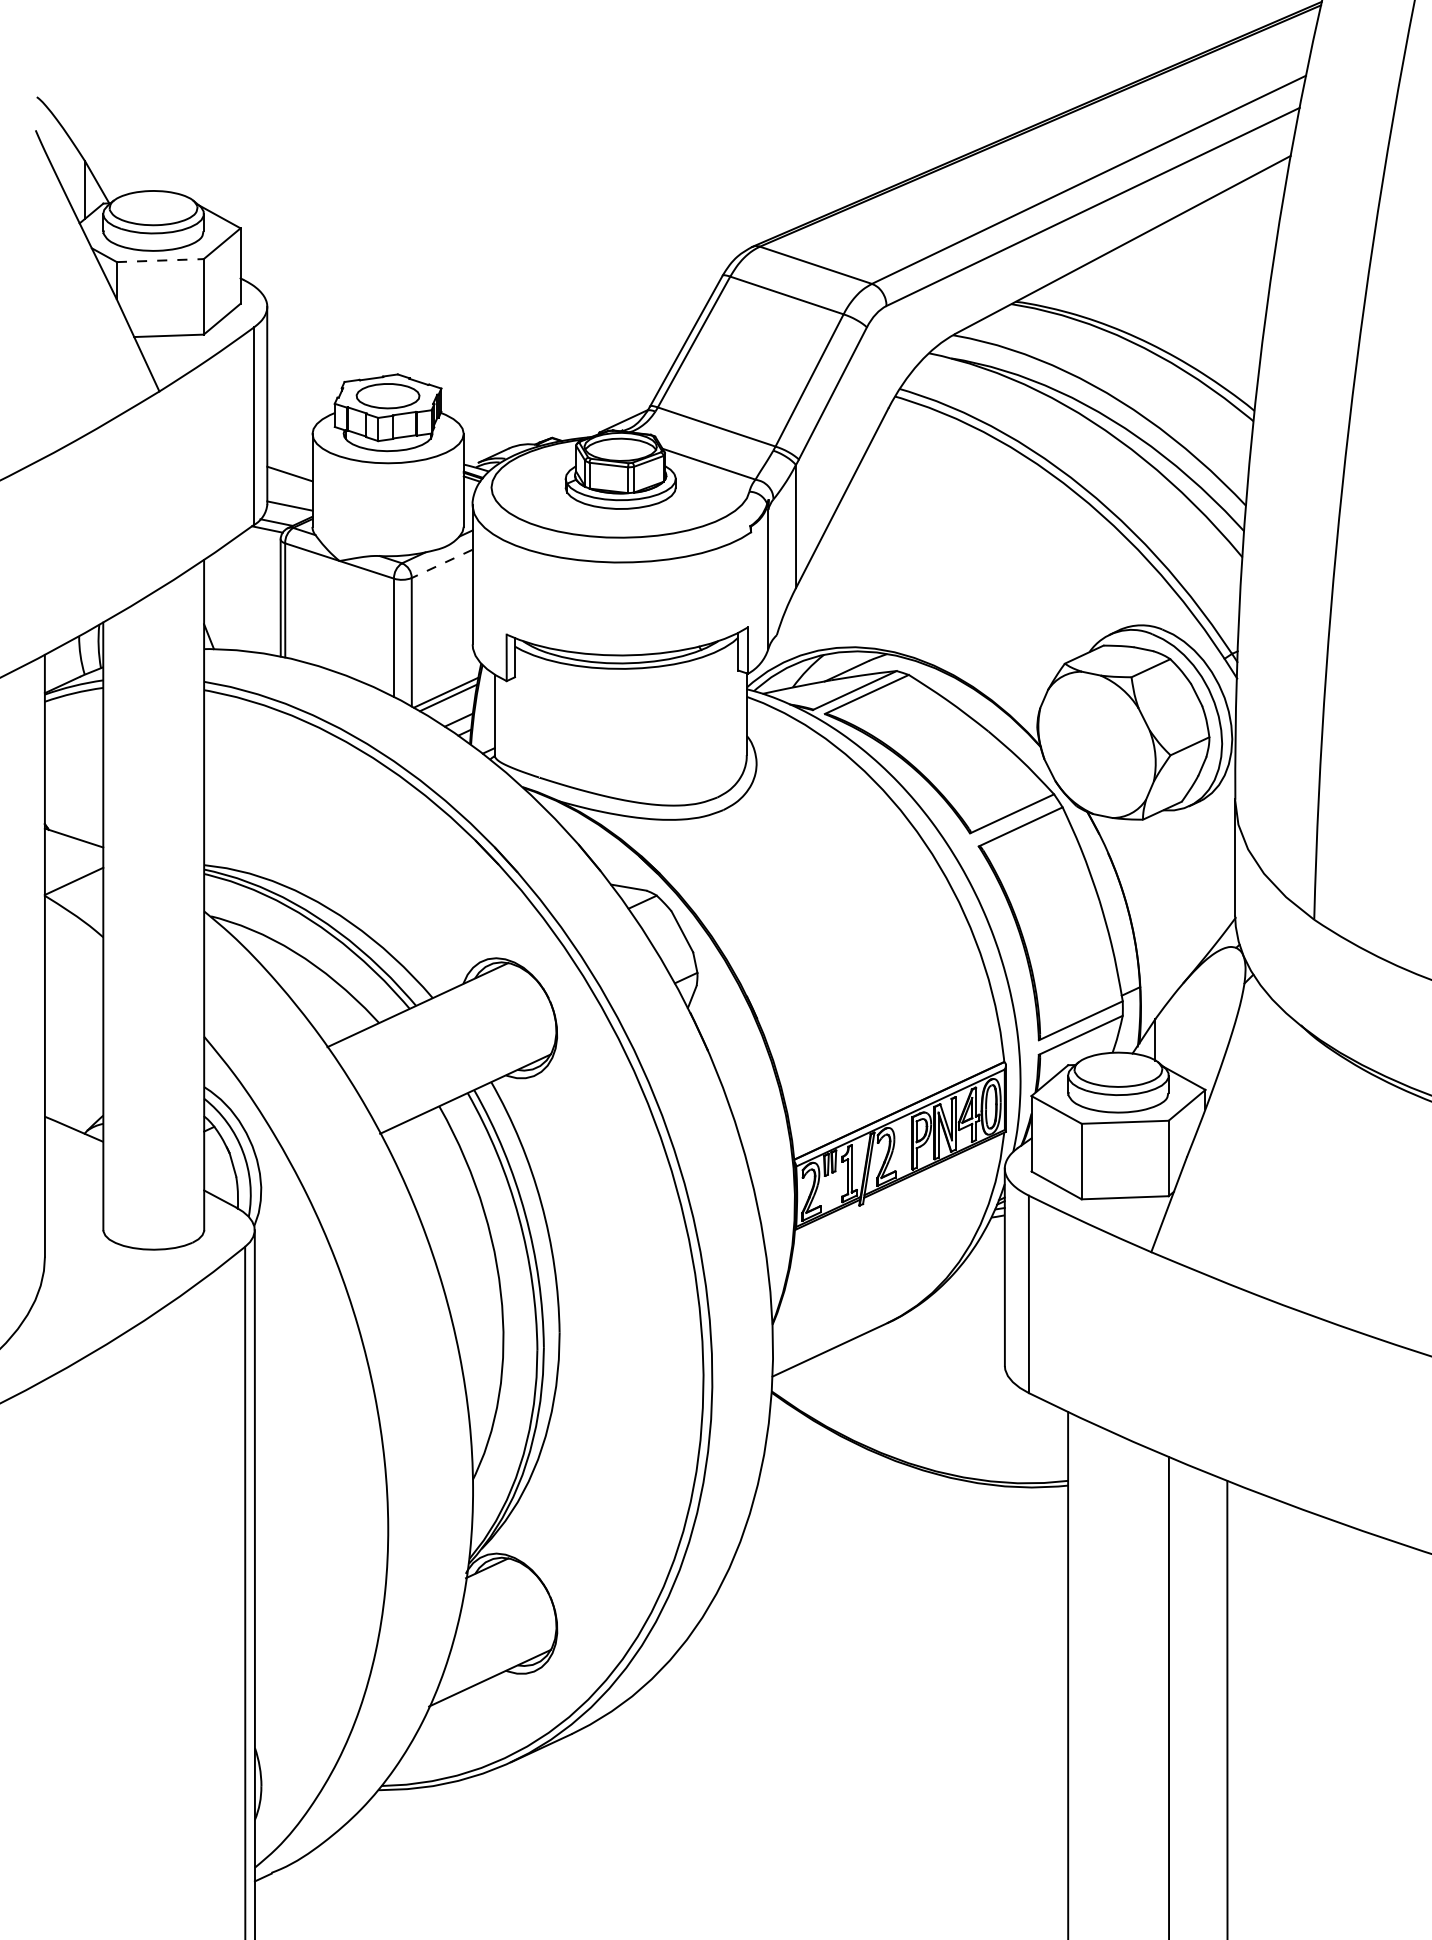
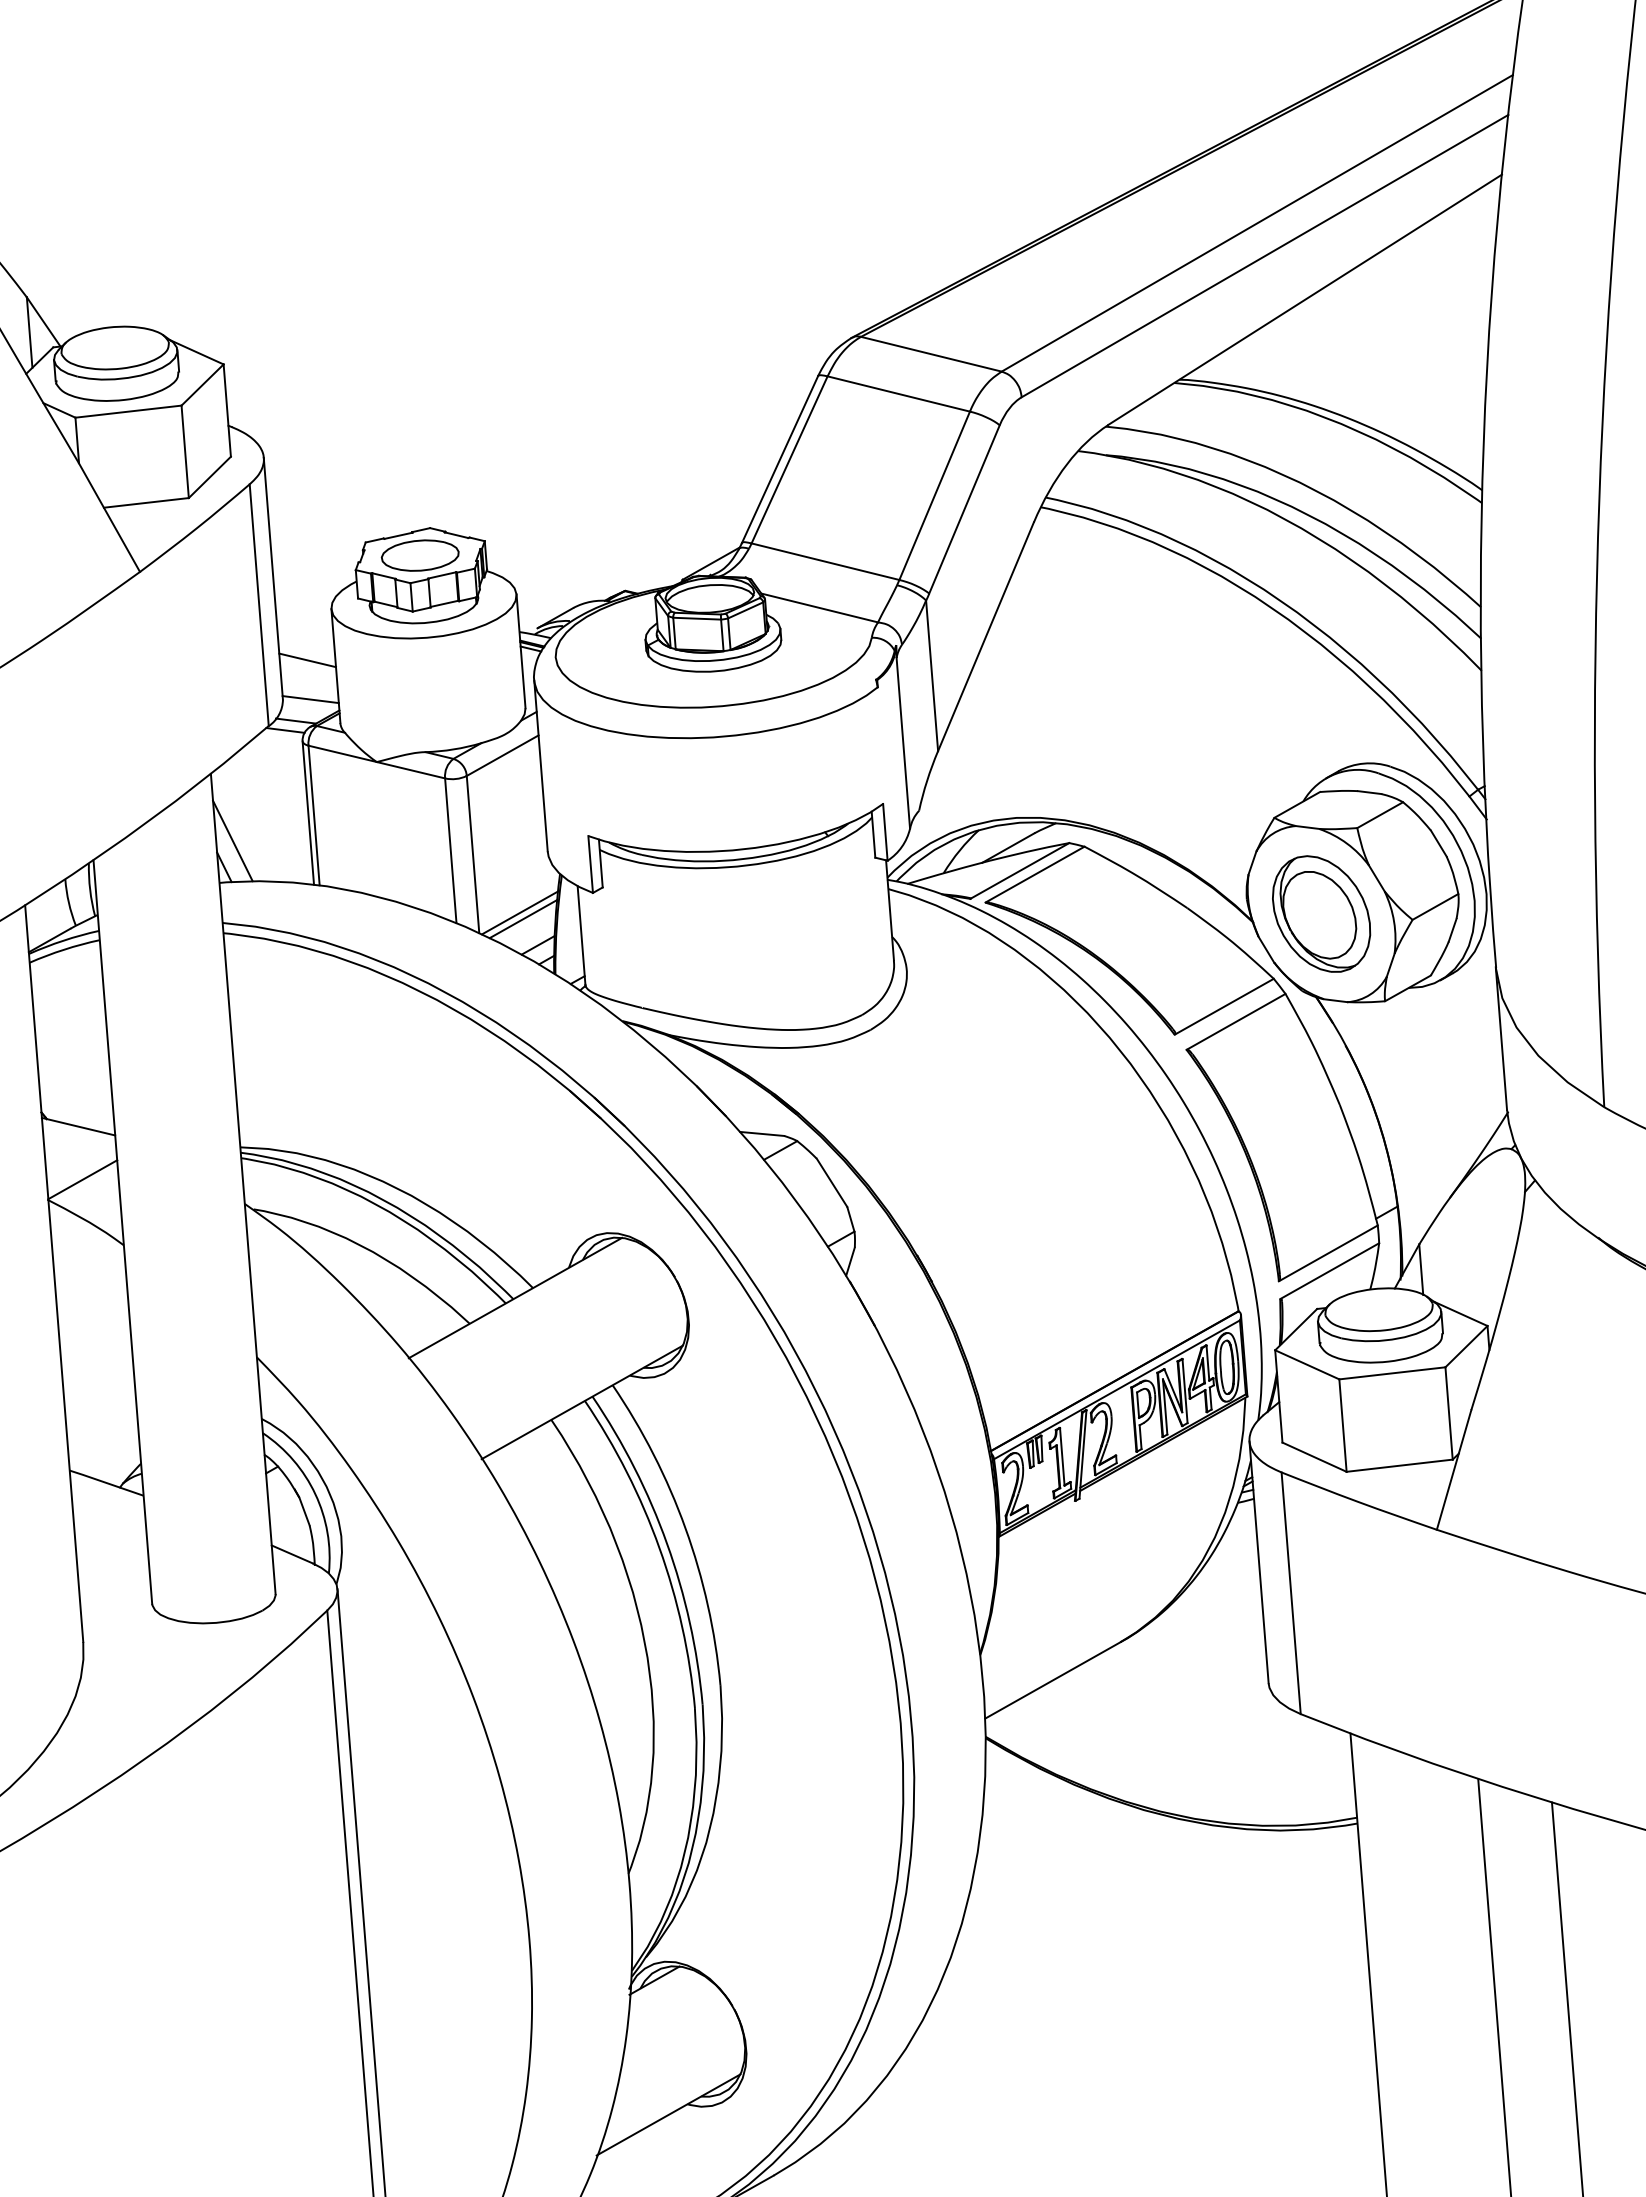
line: (160, 260) -> (128, 411), dashed -> solid
line: (442, 563) -> (503, 755), dashed -> solid
line: (217, 615) -> (232, 840), added
part: (1096, 744) -> (1320, 913), added

